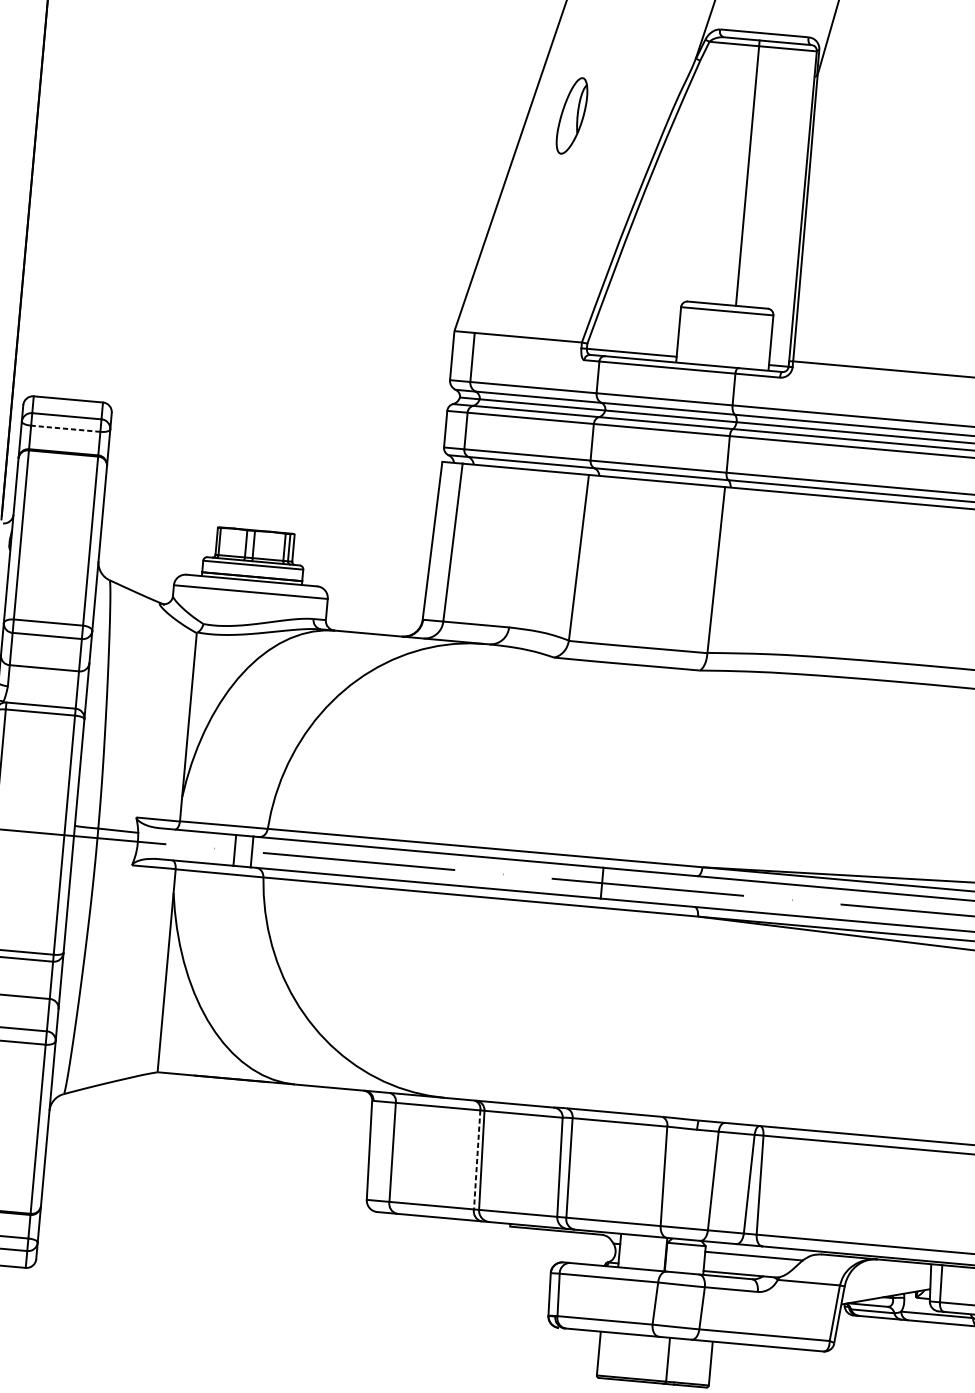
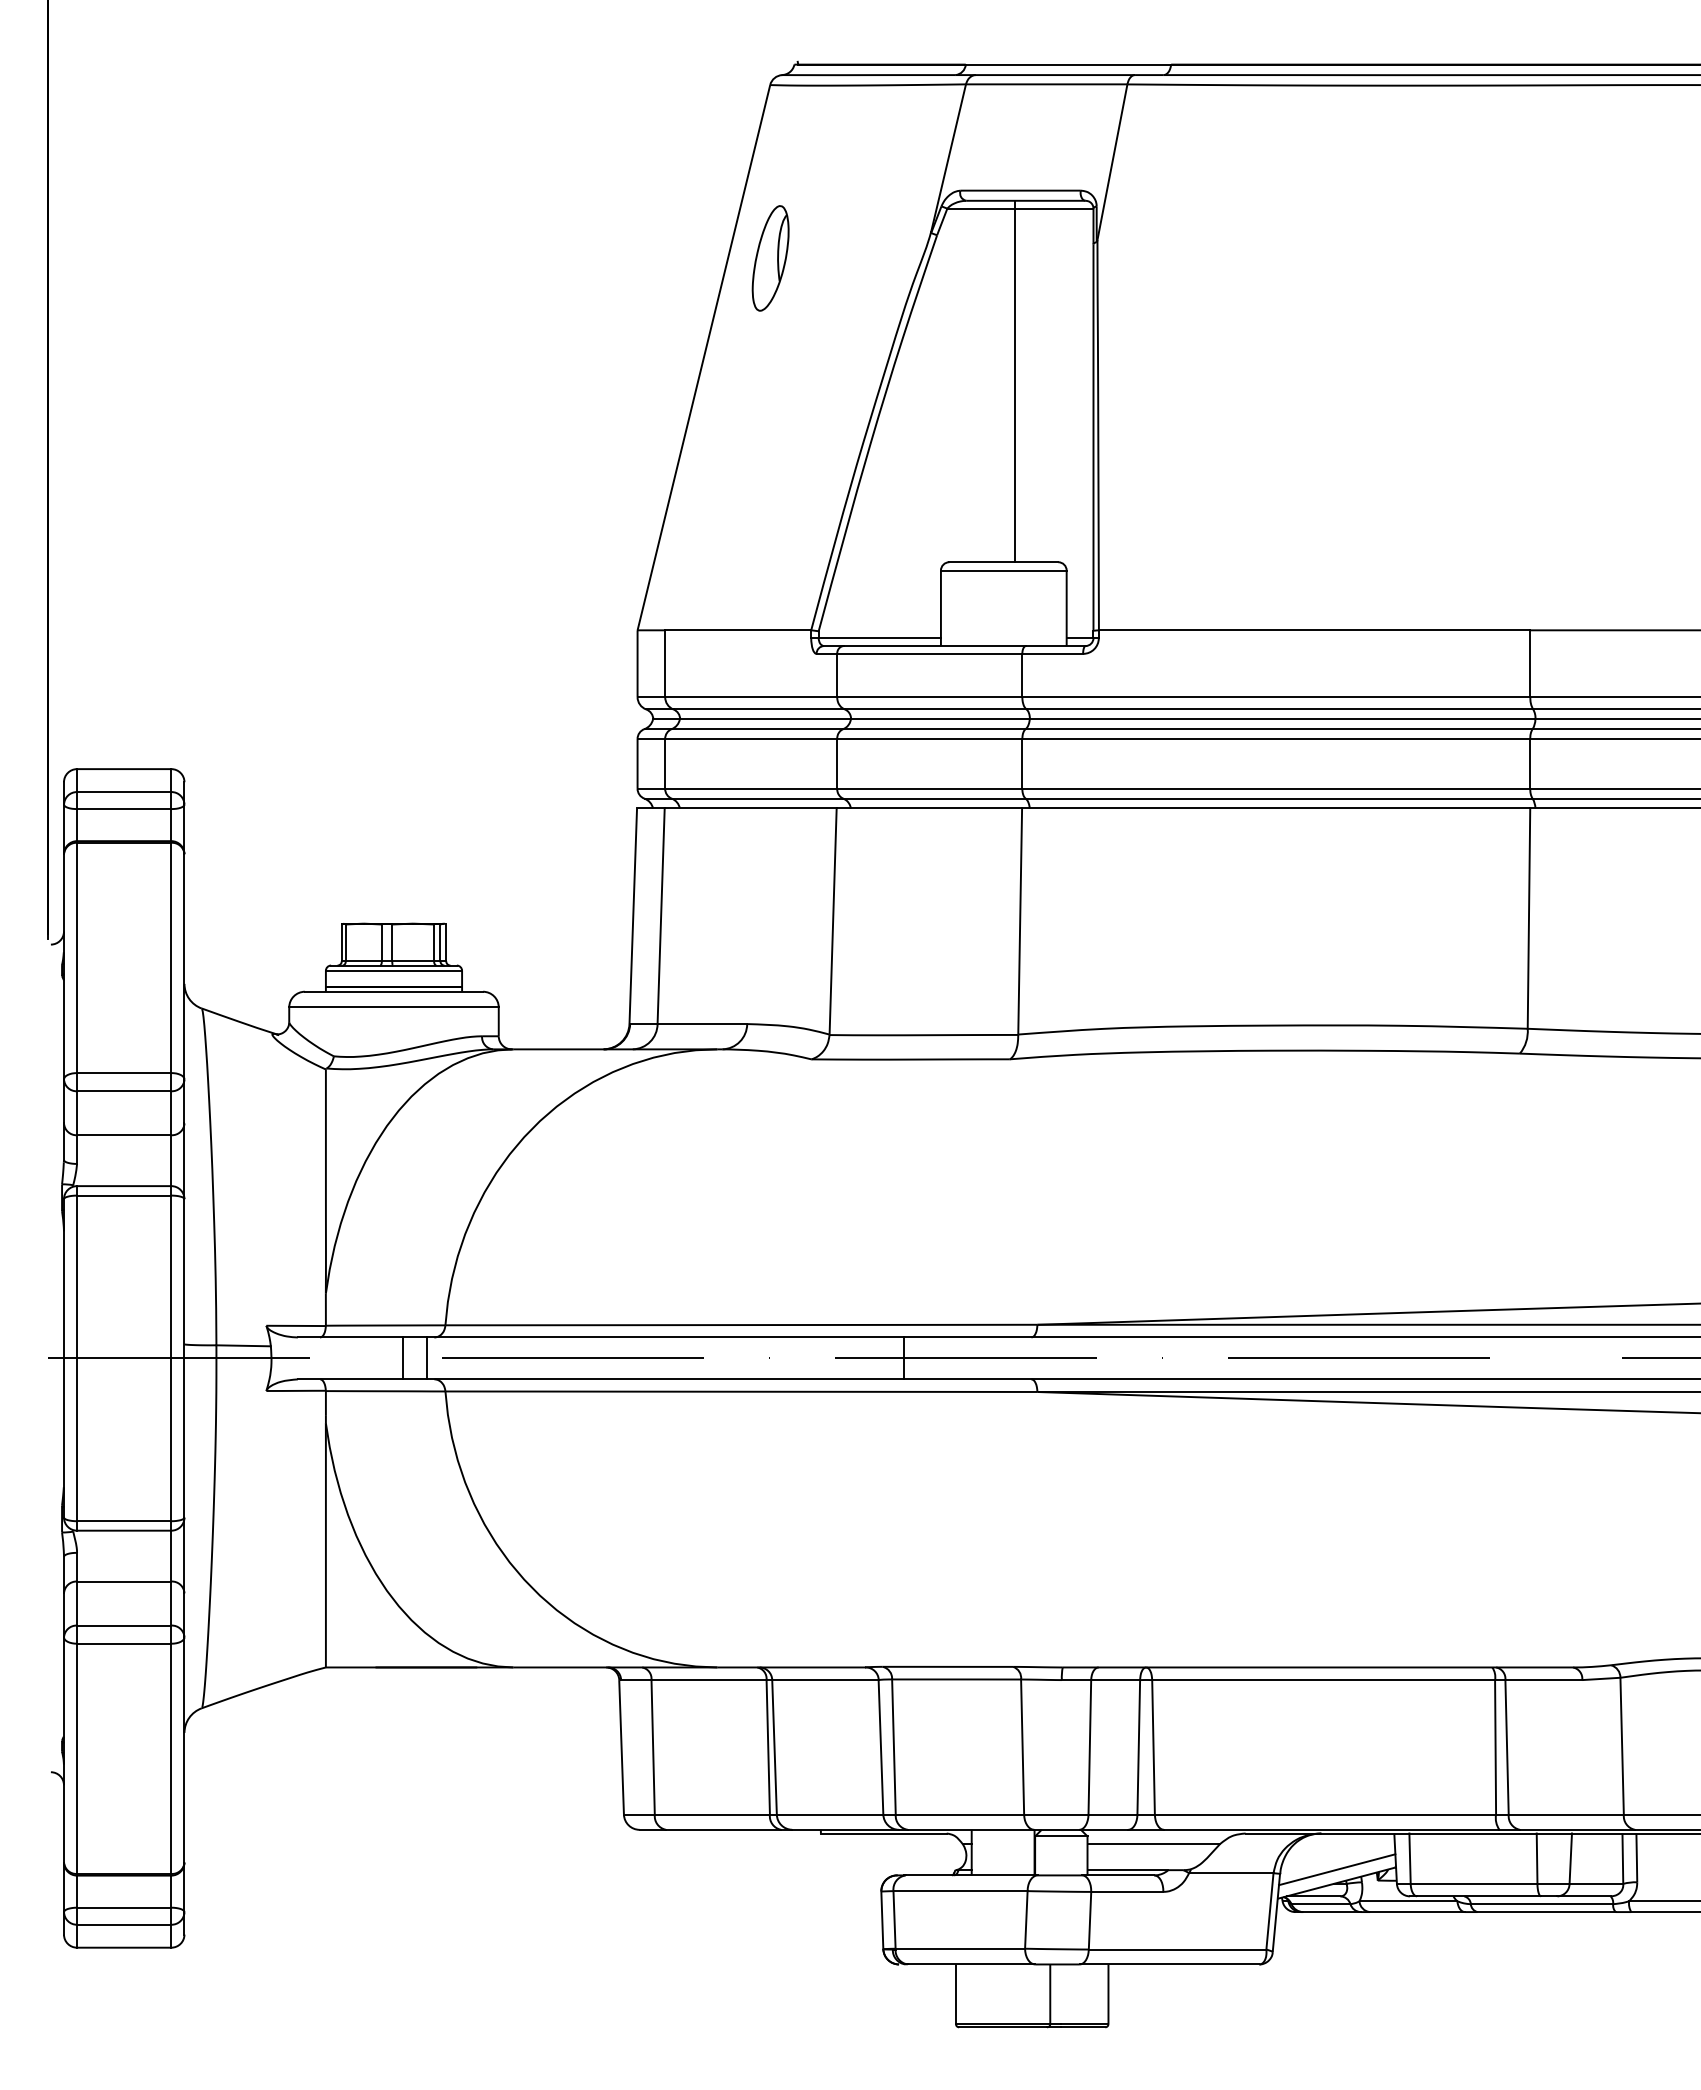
part: (572, 116) -> (770, 258), moved
line: (65, 429) -> (123, 809), dashed -> solid
line: (477, 1160) -> (768, 1747), dashed -> solid
line: (887, 1286) -> (1337, 1869), added

